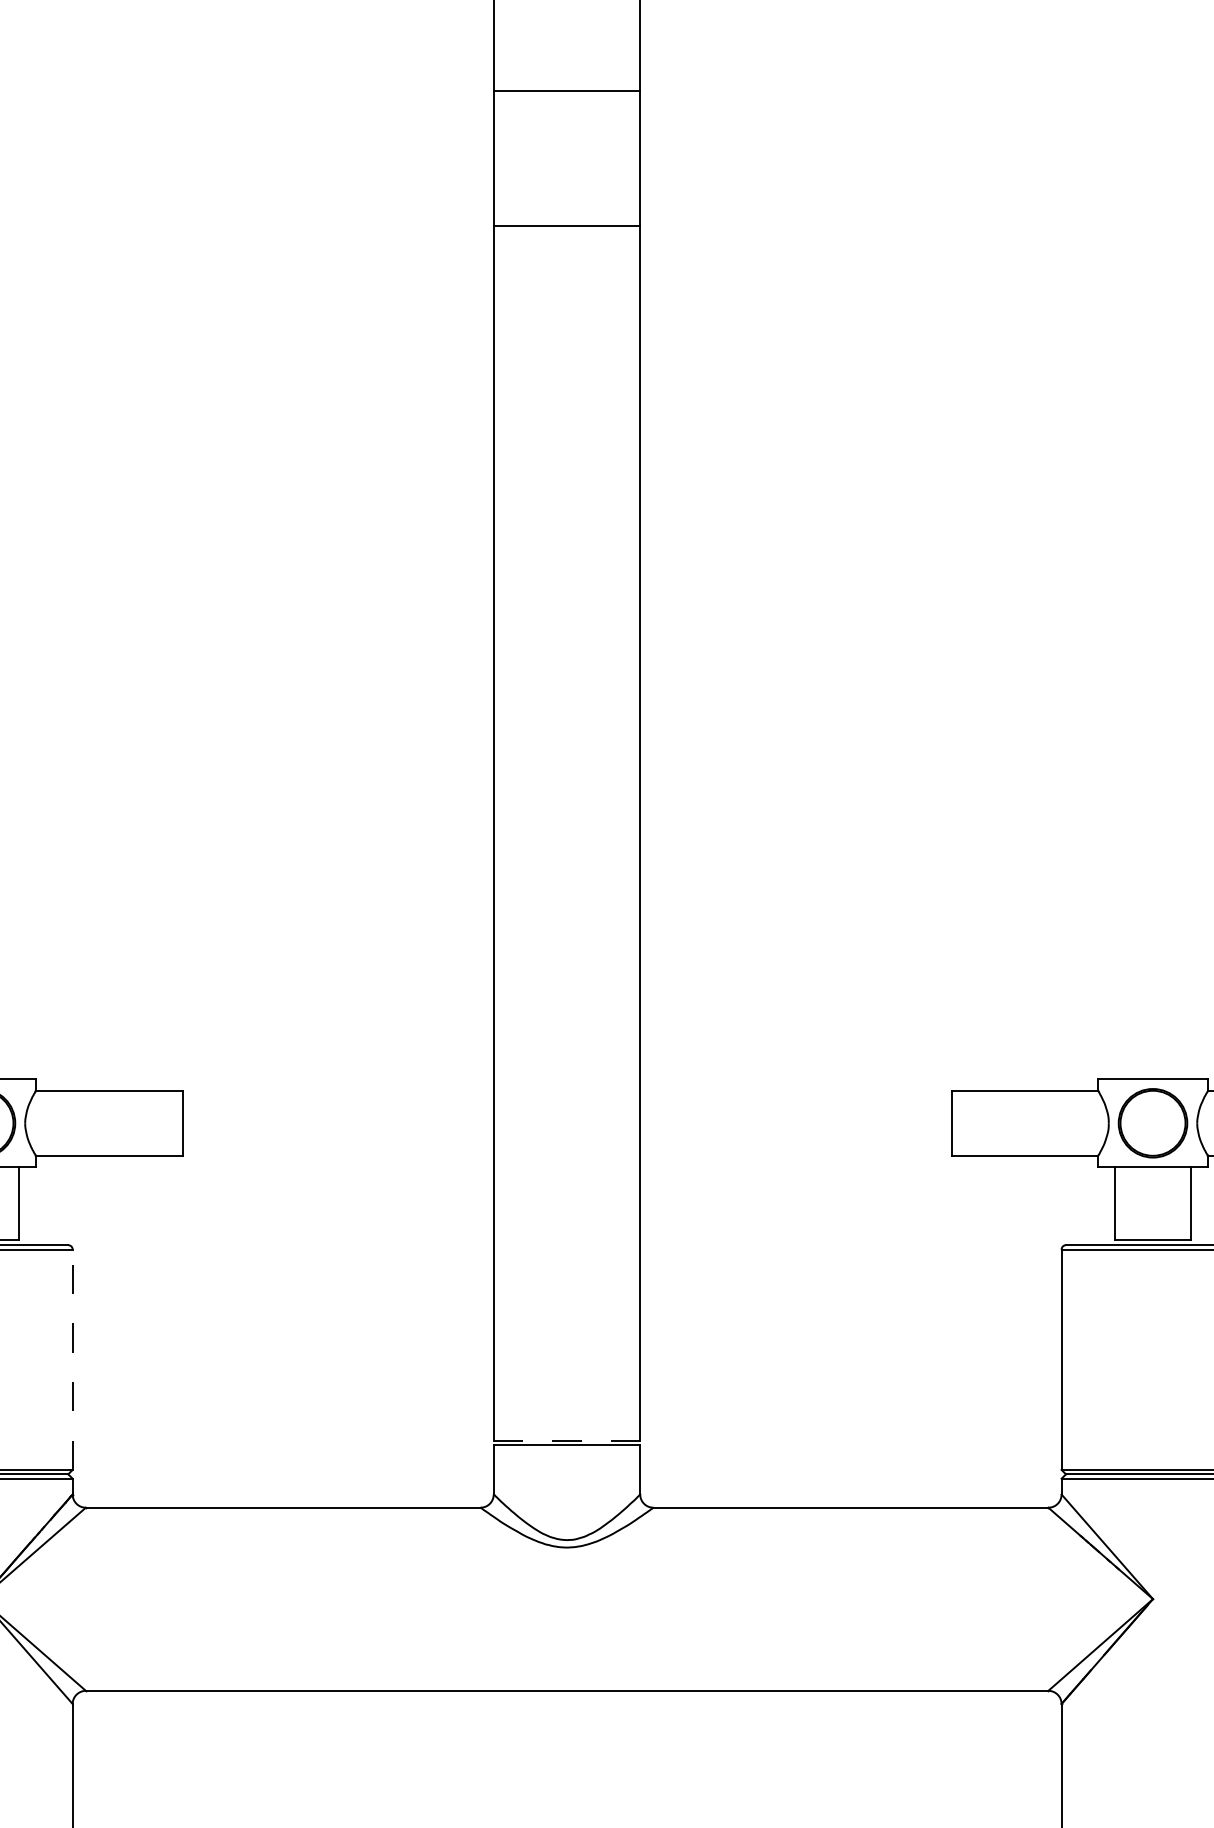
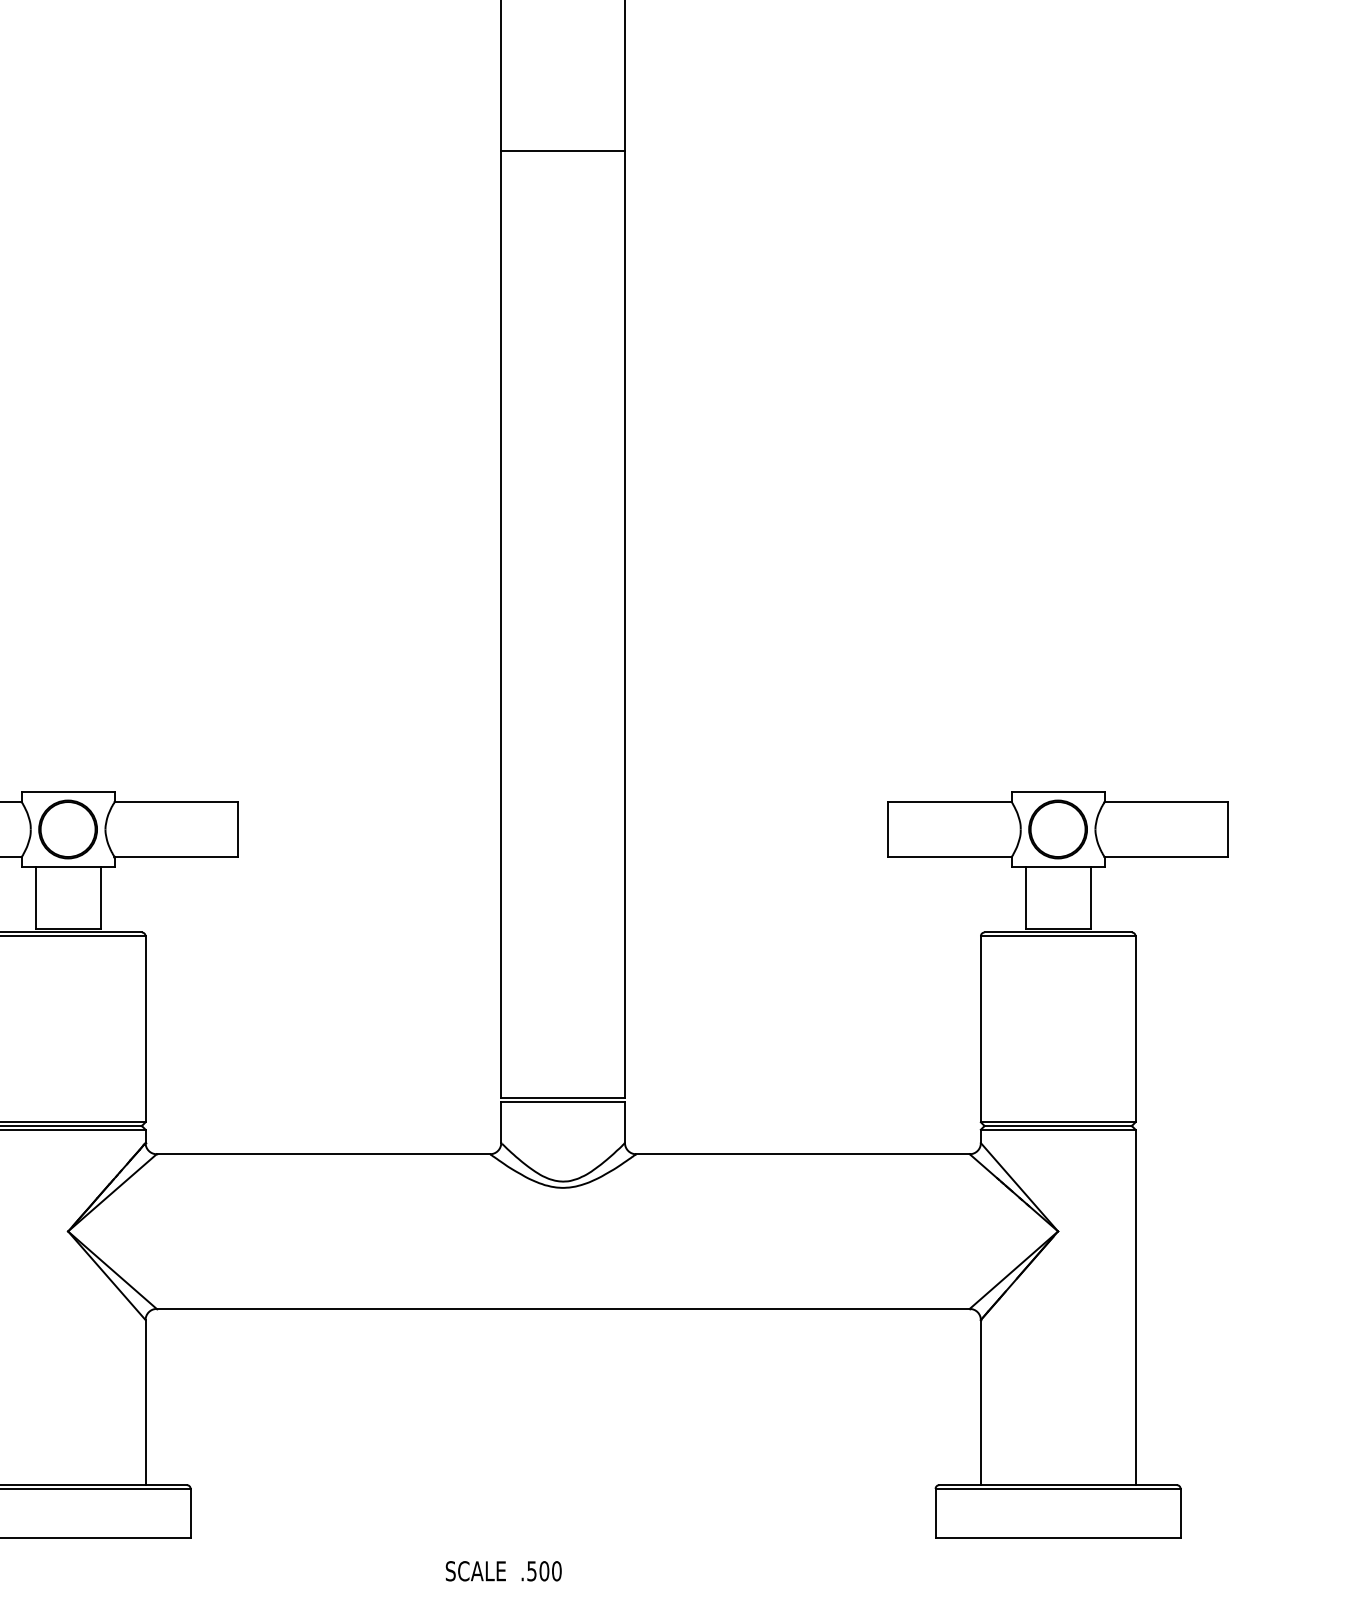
line: (566, 225) -> (562, 150), moved
line: (72, 1358) -> (145, 1028), dashed -> solid
line: (567, 1440) -> (563, 1097), dashed -> solid

